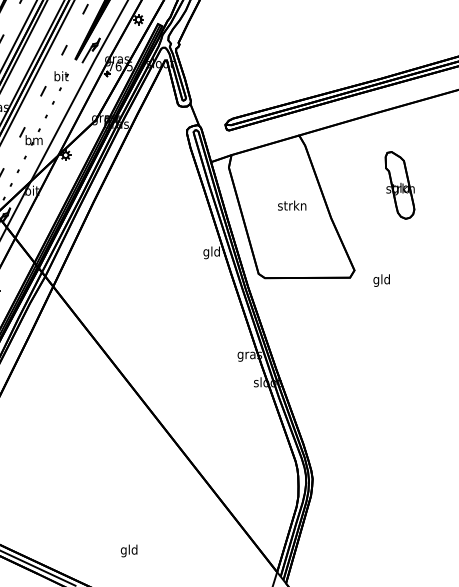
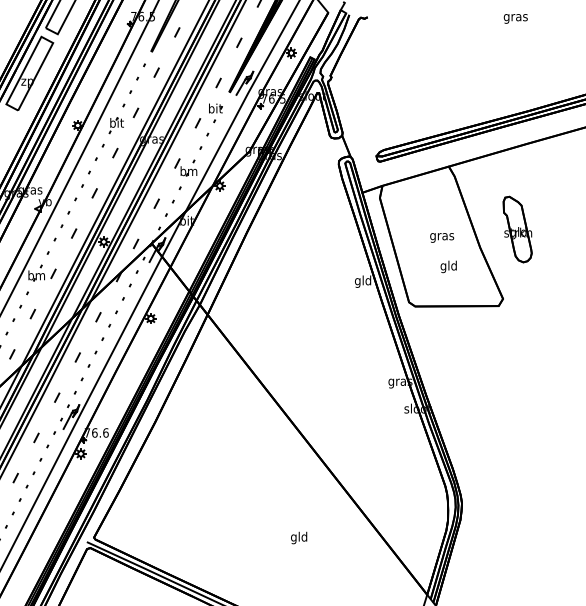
part: (399, 185) -> (517, 229), moved
text: (291, 206) -> (441, 236), strkn -> gras
text: (381, 280) -> (448, 266), moved
text: (129, 550) -> (299, 537), moved

